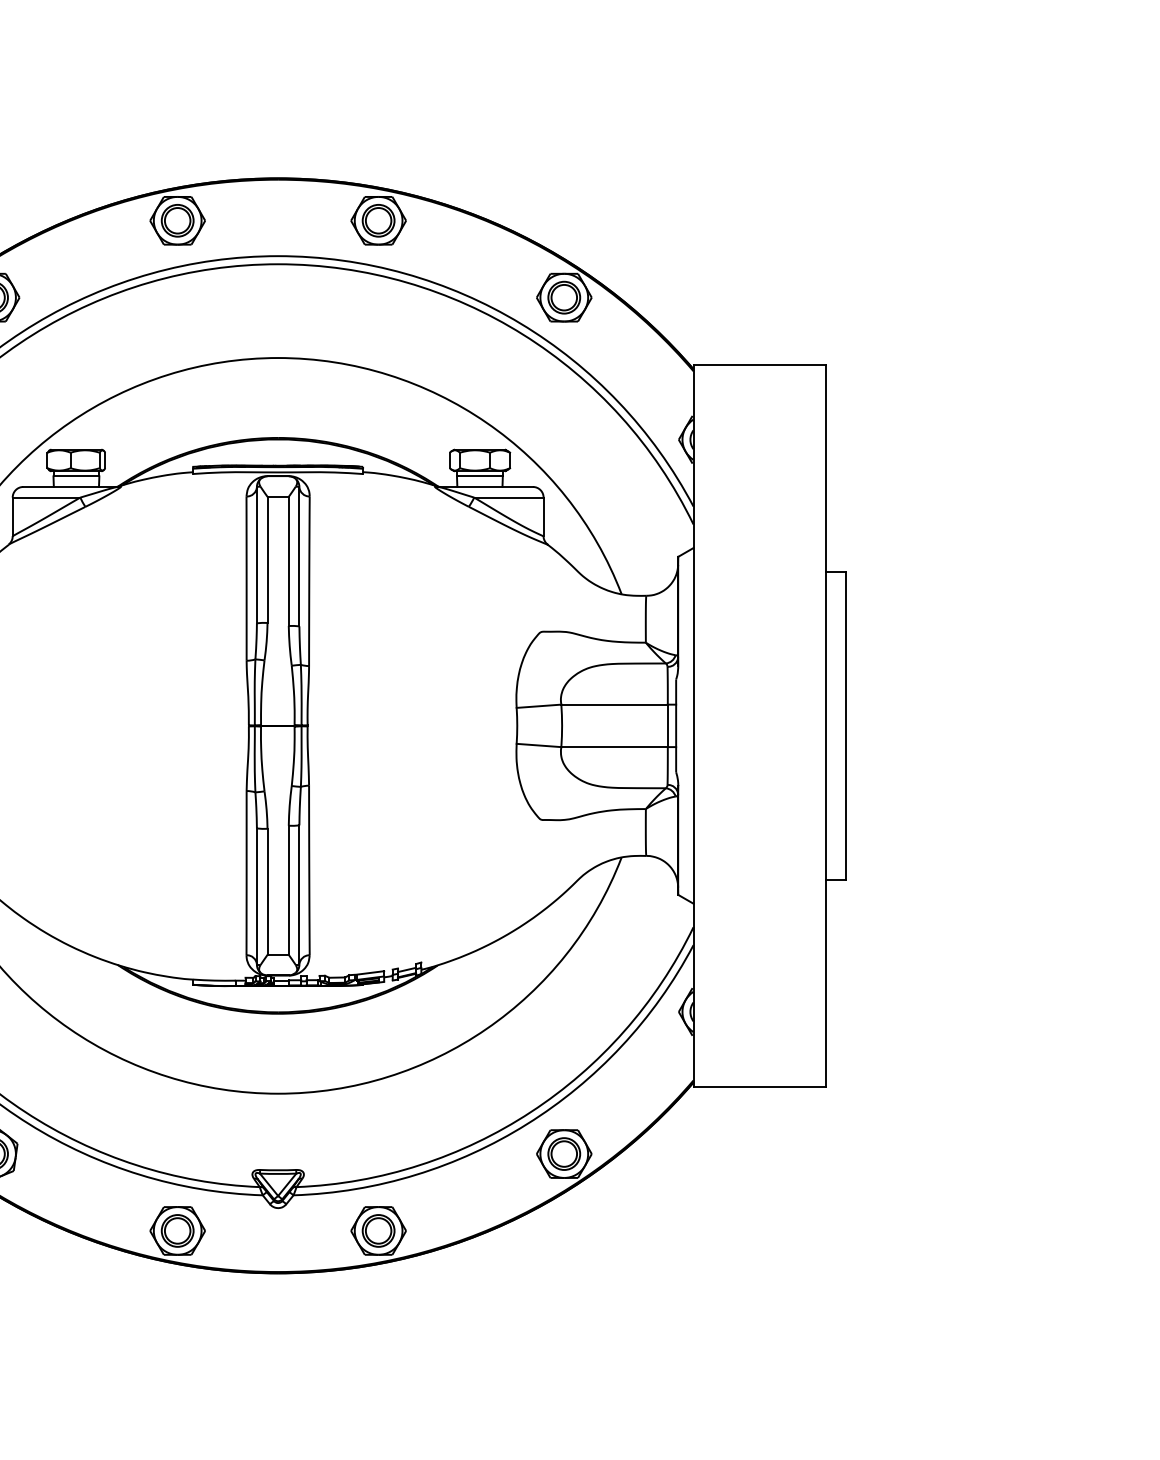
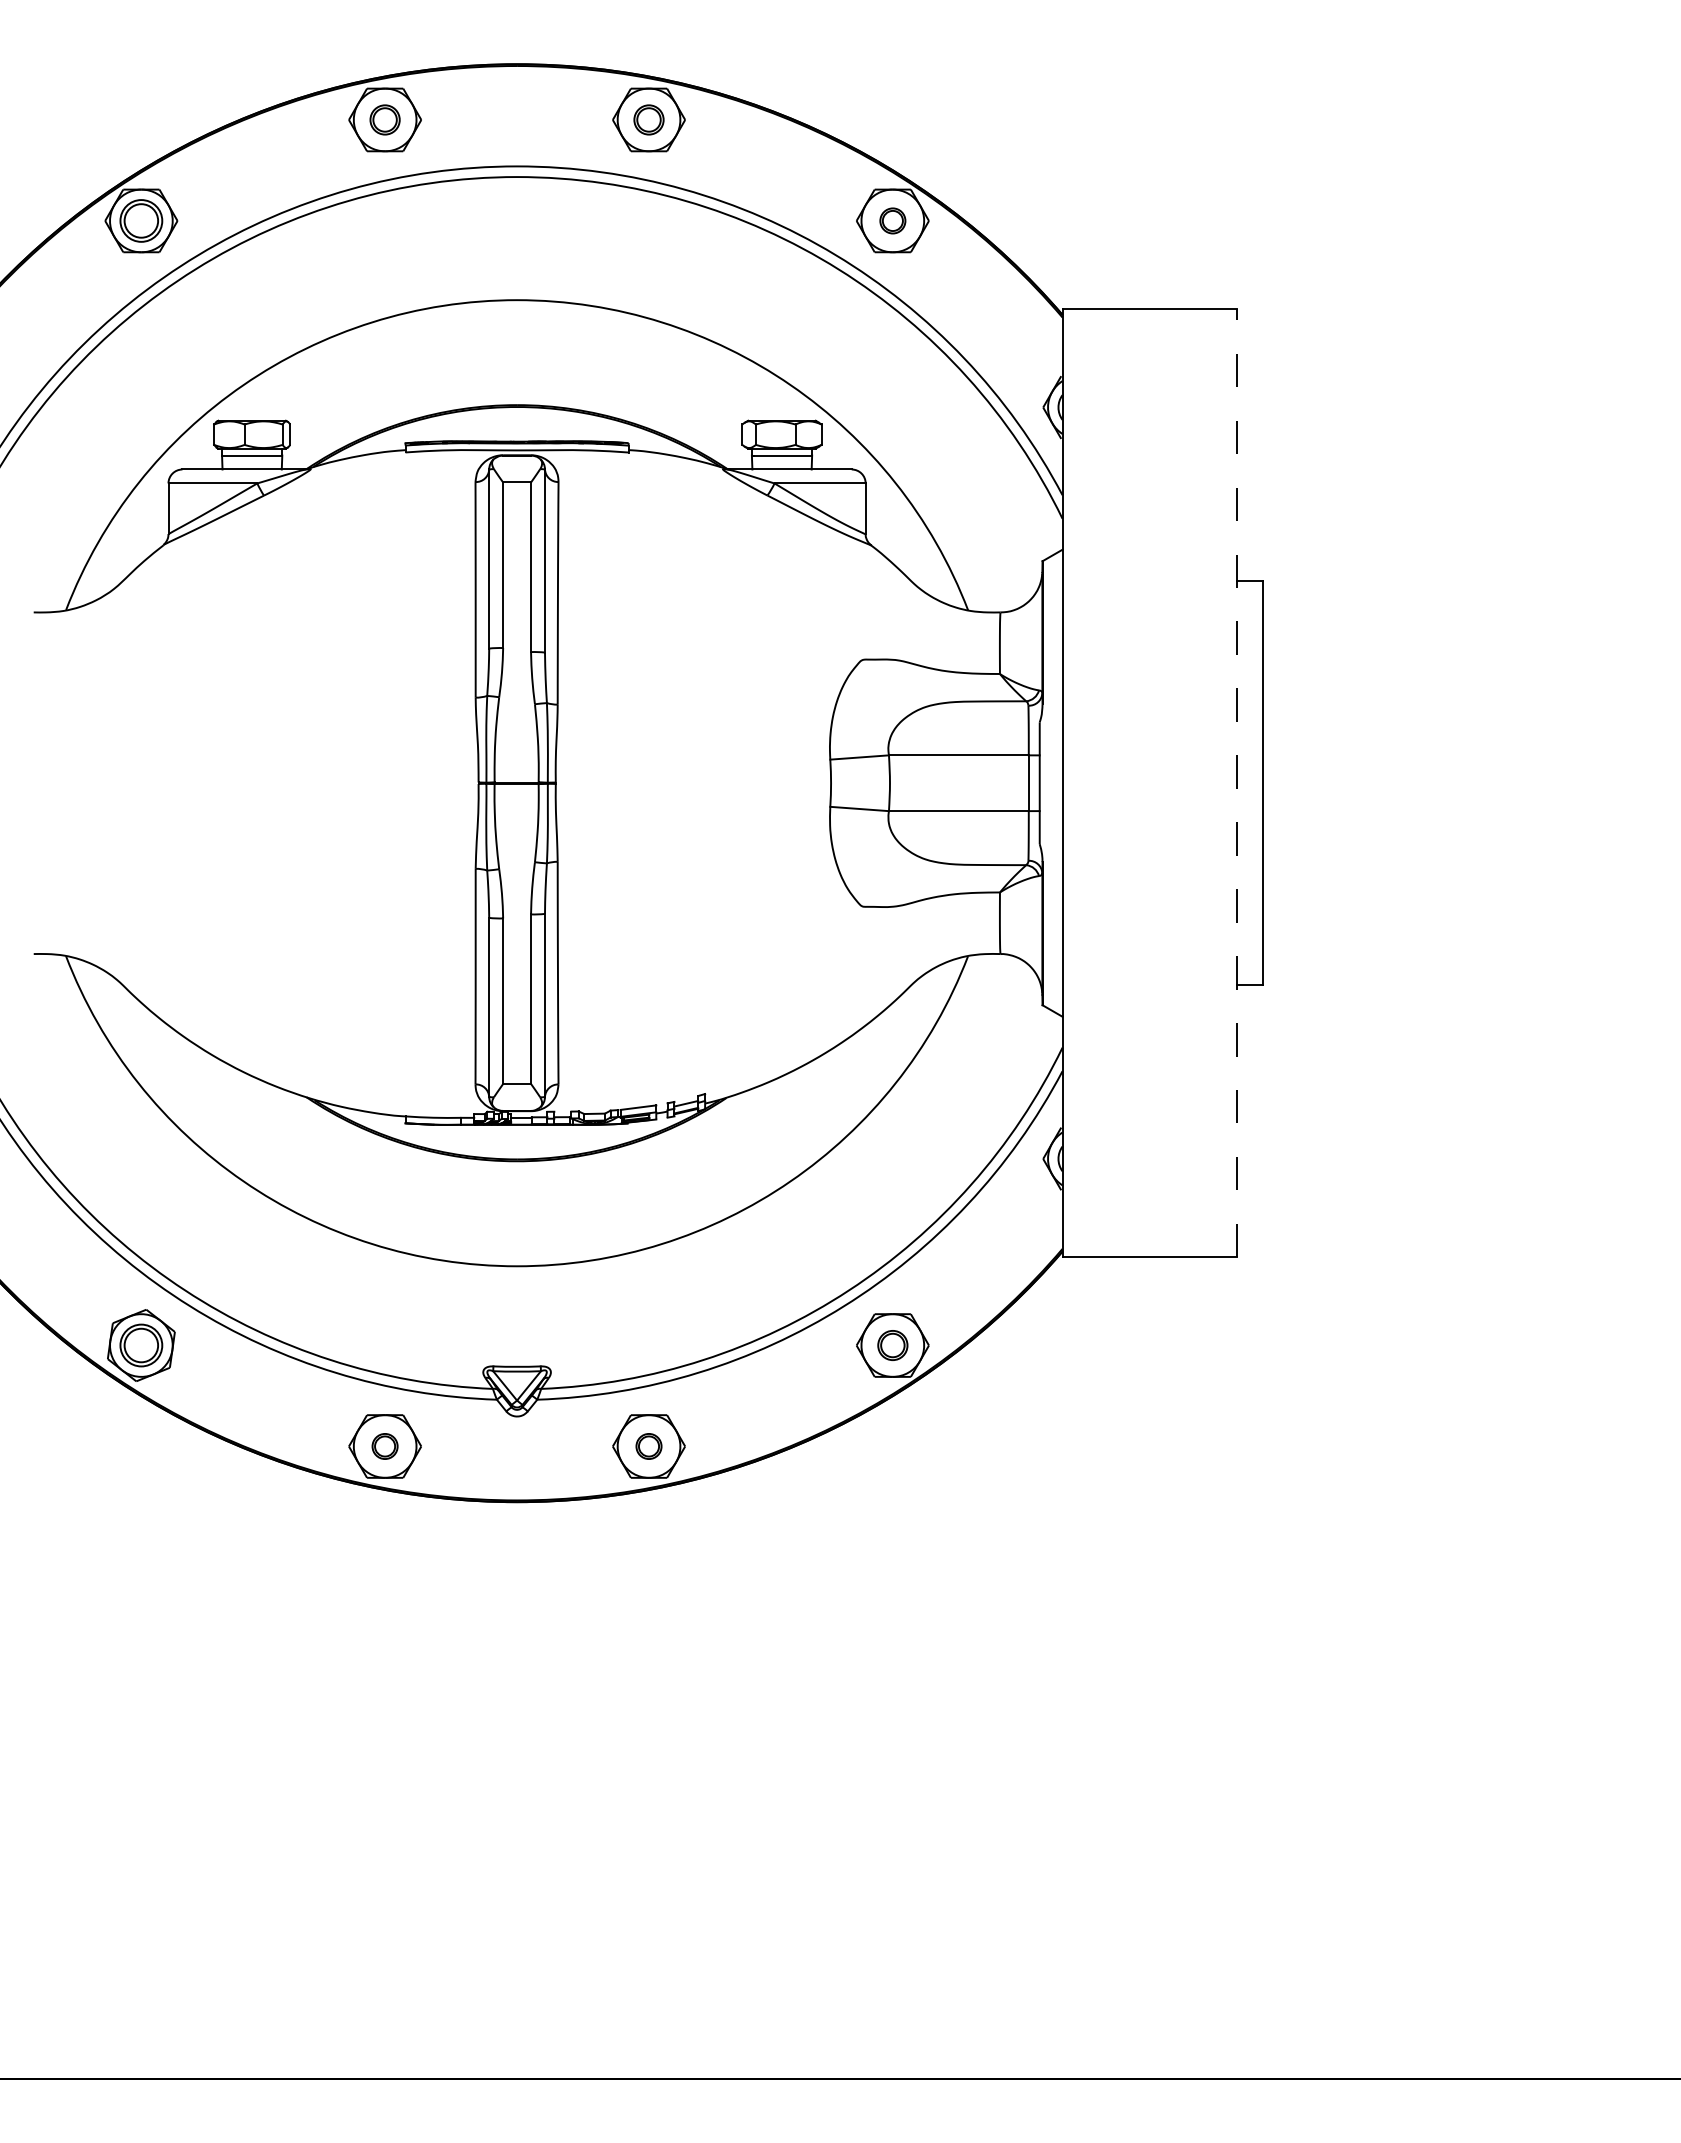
part: (177, 220) -> (384, 119), size x0.7
part: (378, 220) -> (648, 119), size x0.7
part: (564, 297) -> (892, 220), size x0.6
line: (825, 725) -> (1236, 782), solid -> dashed
part: (564, 1154) -> (892, 1345), size x0.7
part: (177, 1230) -> (384, 1446), size x0.6
part: (378, 1230) -> (648, 1446), size x0.6

